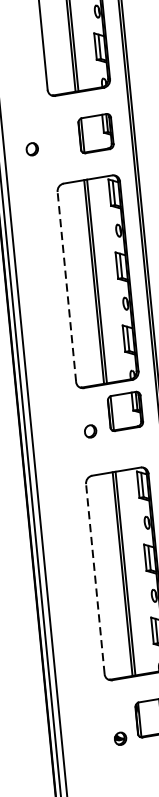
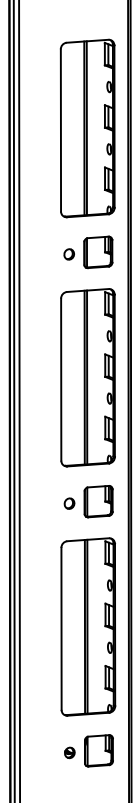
part: (31, 149) -> (68, 254), moved
line: (67, 286) -> (61, 379), dashed -> solid
part: (125, 411) -> (98, 501), moved
line: (95, 578) -> (61, 628), dashed -> solid
part: (120, 738) -> (69, 752), moved

